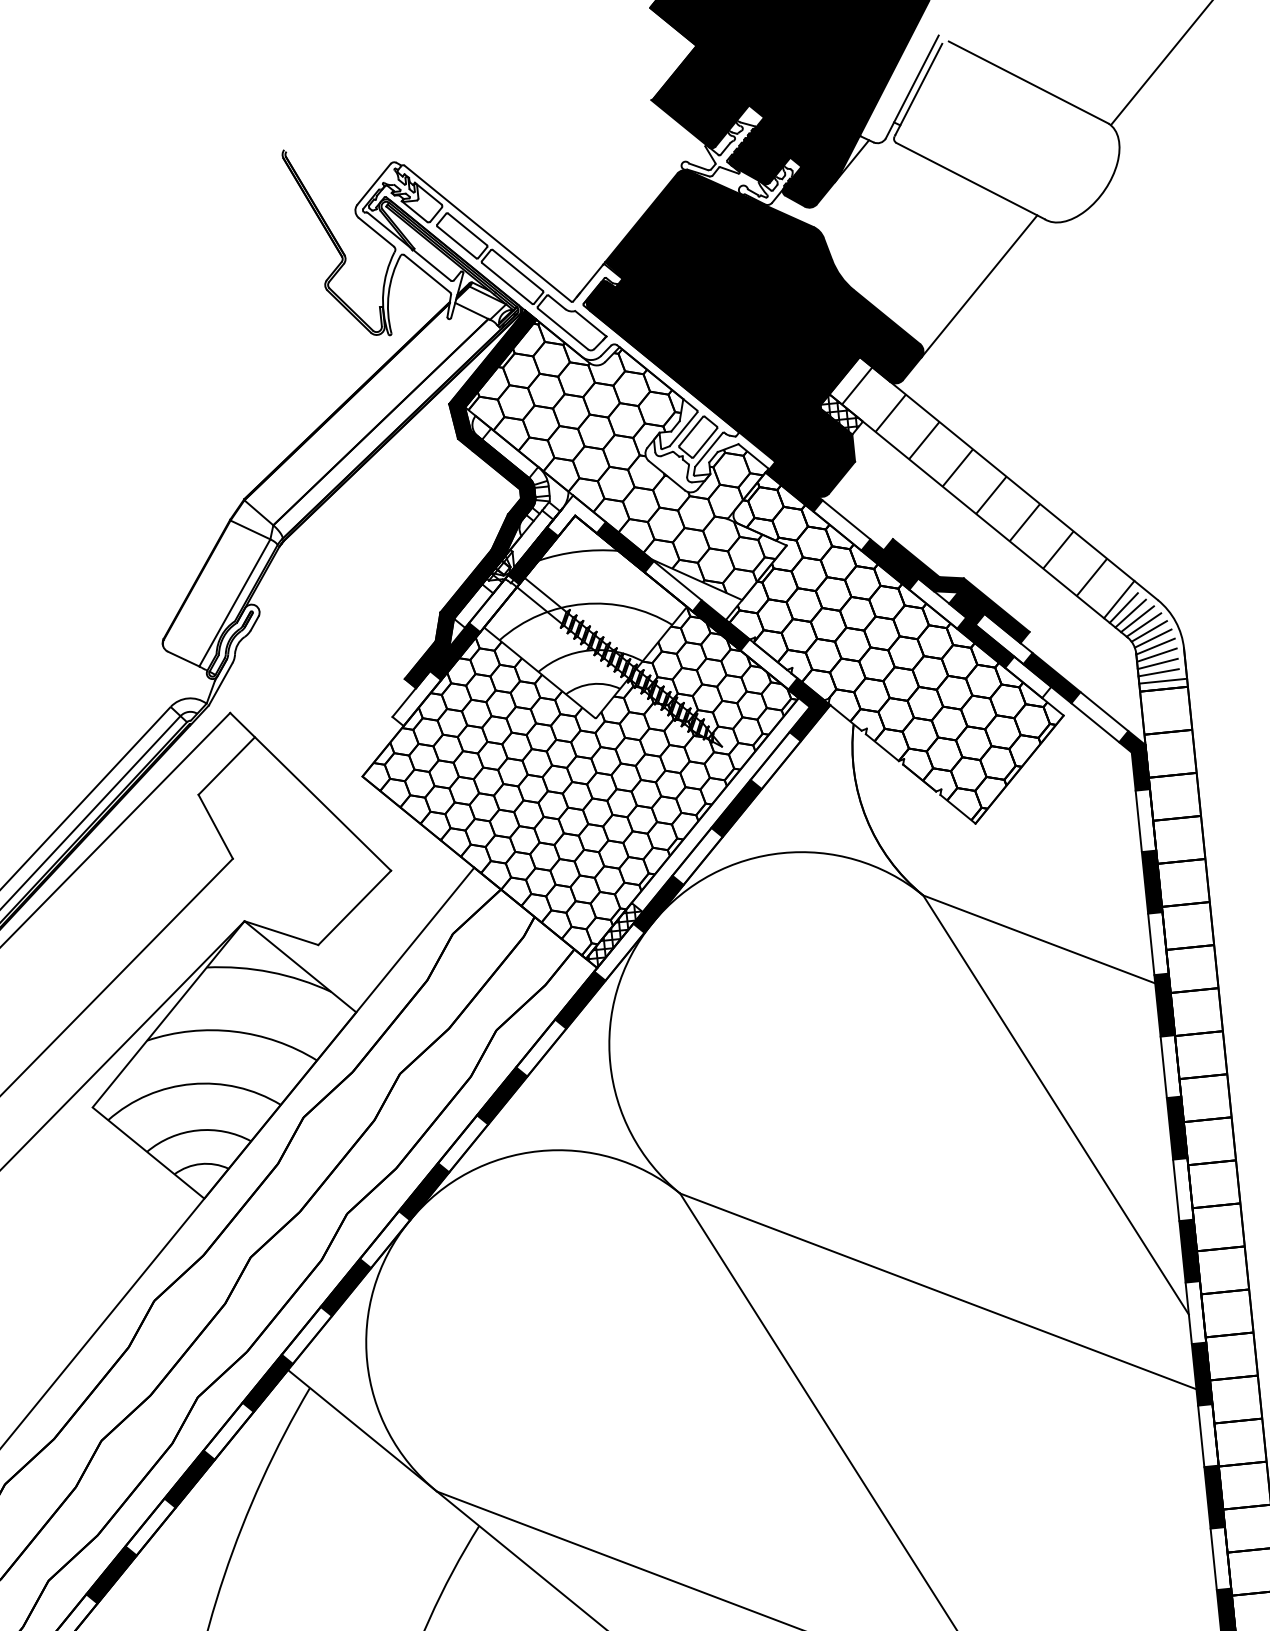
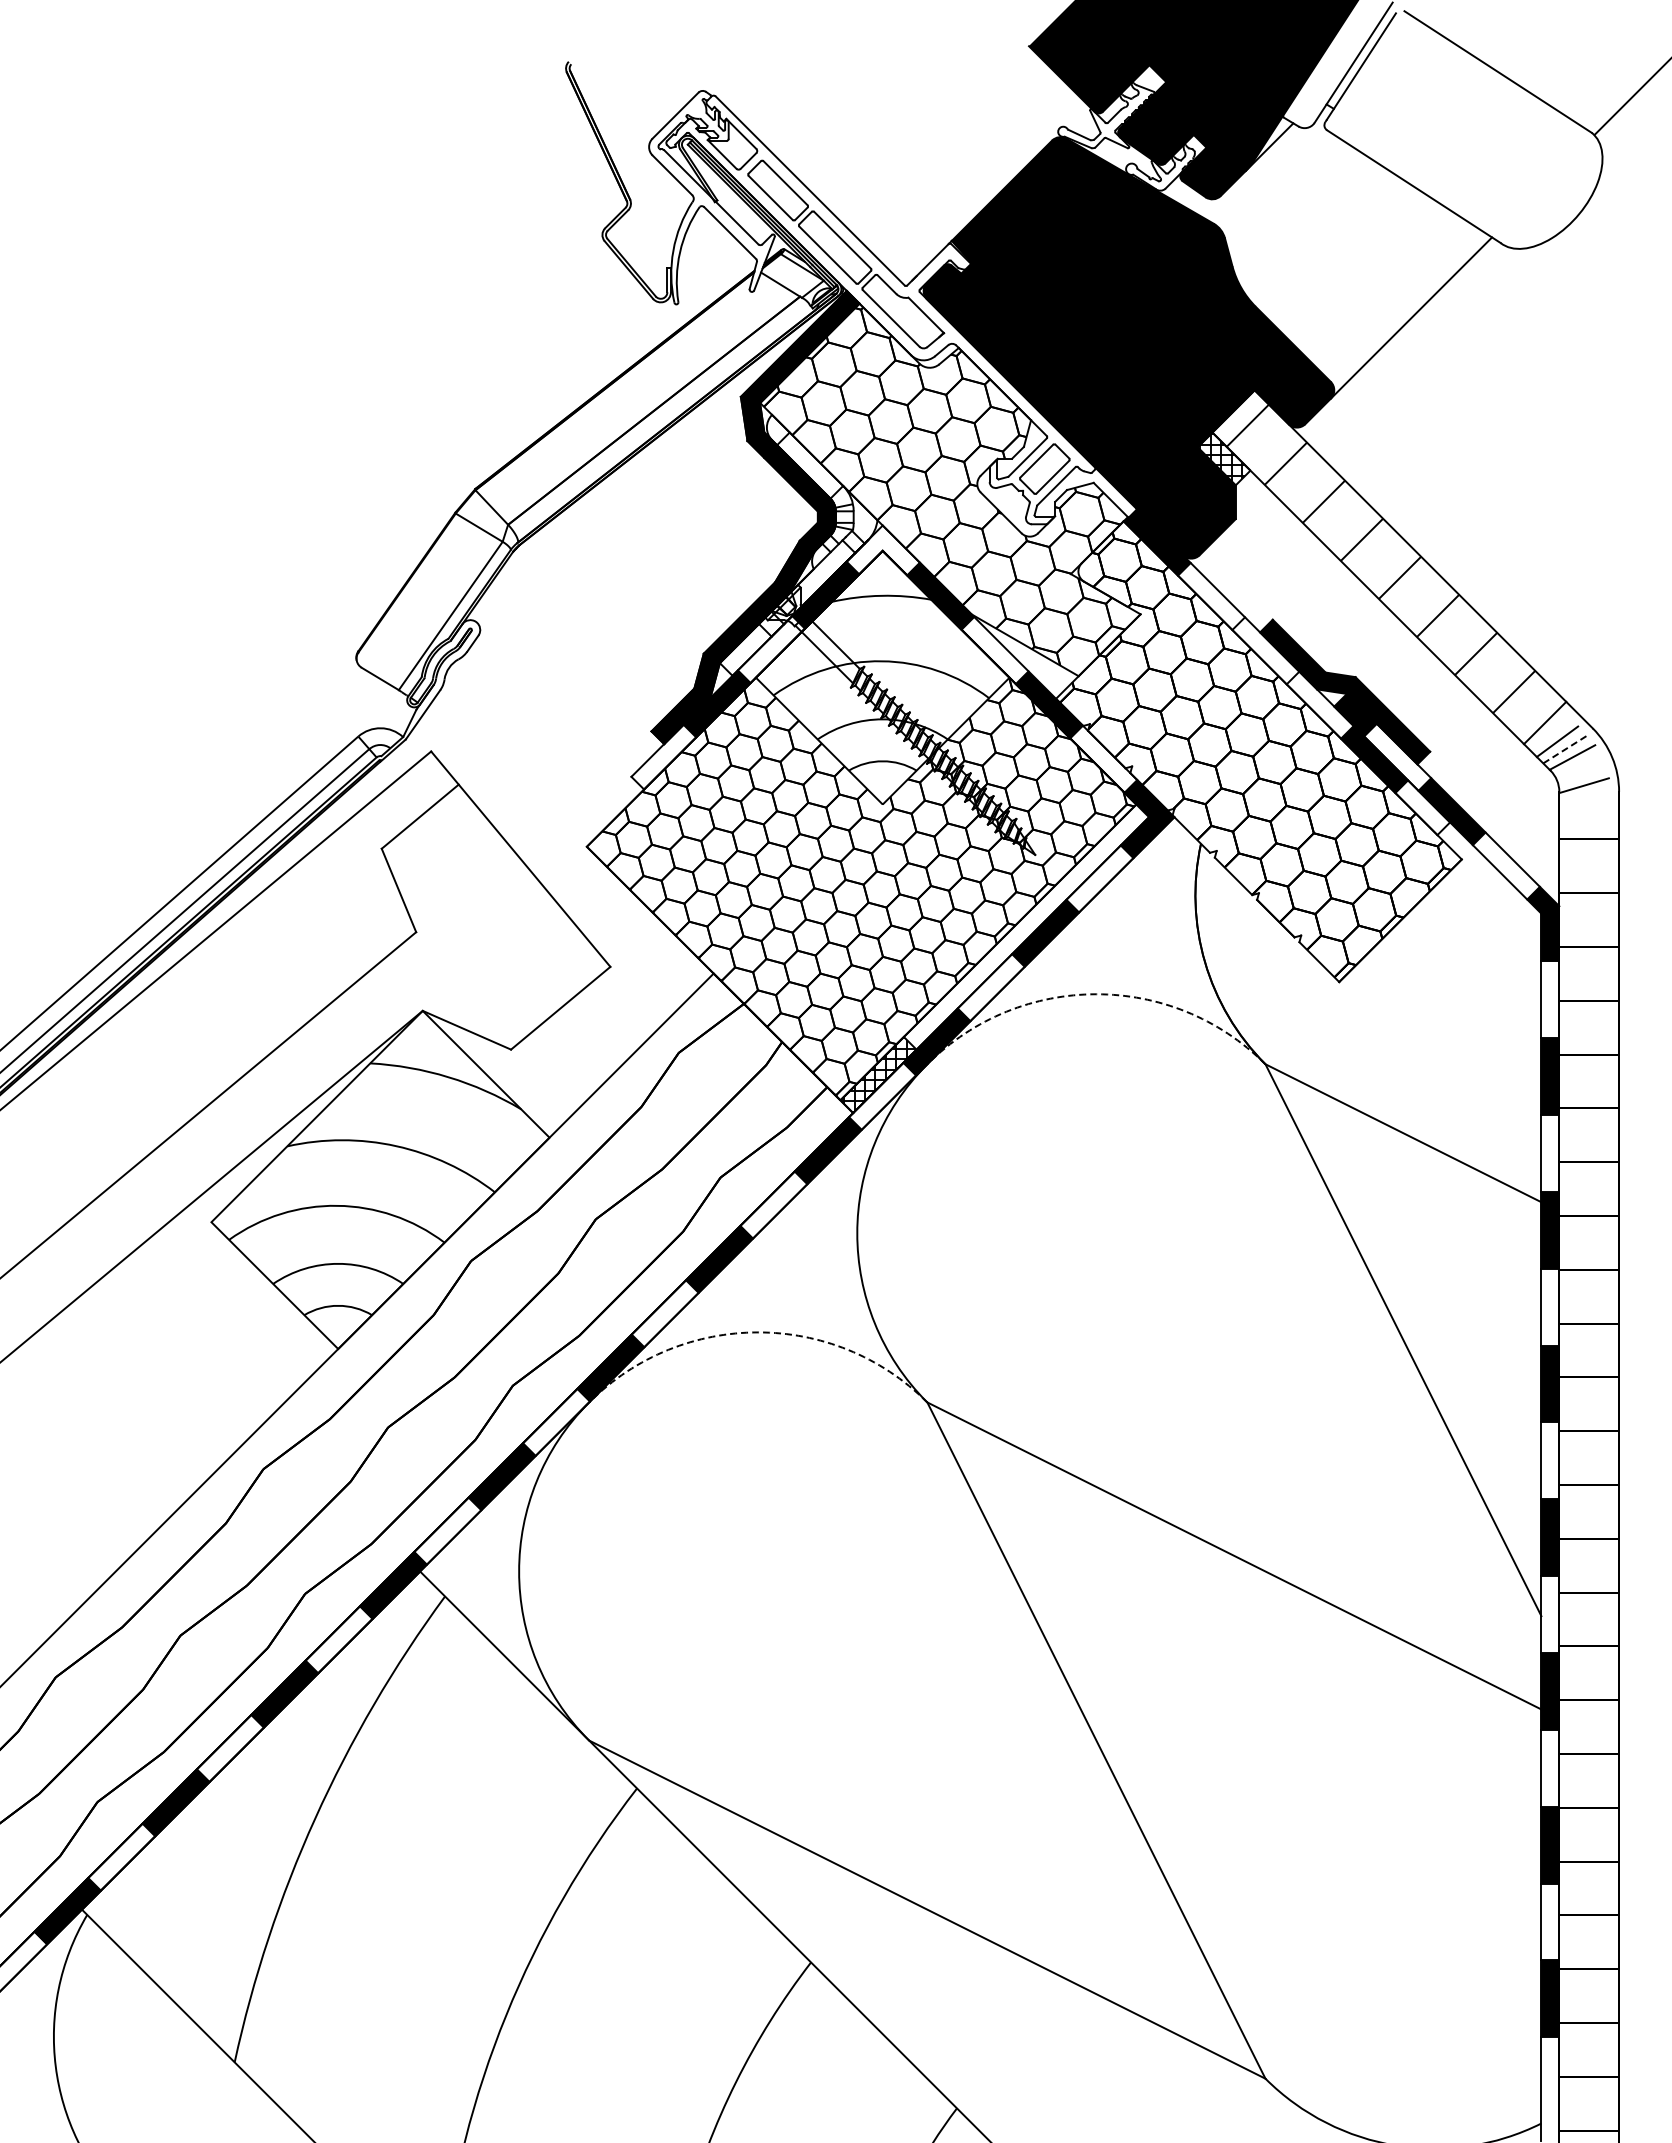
fill: (889, 564) -> (1265, 650), removed
line: (1123, 607) -> (1549, 733), removed
line: (1137, 619) -> (1565, 749), solid -> dashed
line: (1149, 630) -> (1578, 765), removed
line: (1153, 638) -> (1582, 775), removed
line: (1156, 655) -> (1584, 796), removed
line: (1157, 664) -> (1584, 807), removed
line: (1158, 672) -> (1584, 818), removed
line: (1163, 681) -> (1589, 829), removed
arc: (782, 853) -> (1096, 994), solid -> dashed
arc: (539, 1151) -> (758, 1332), solid -> dashed

